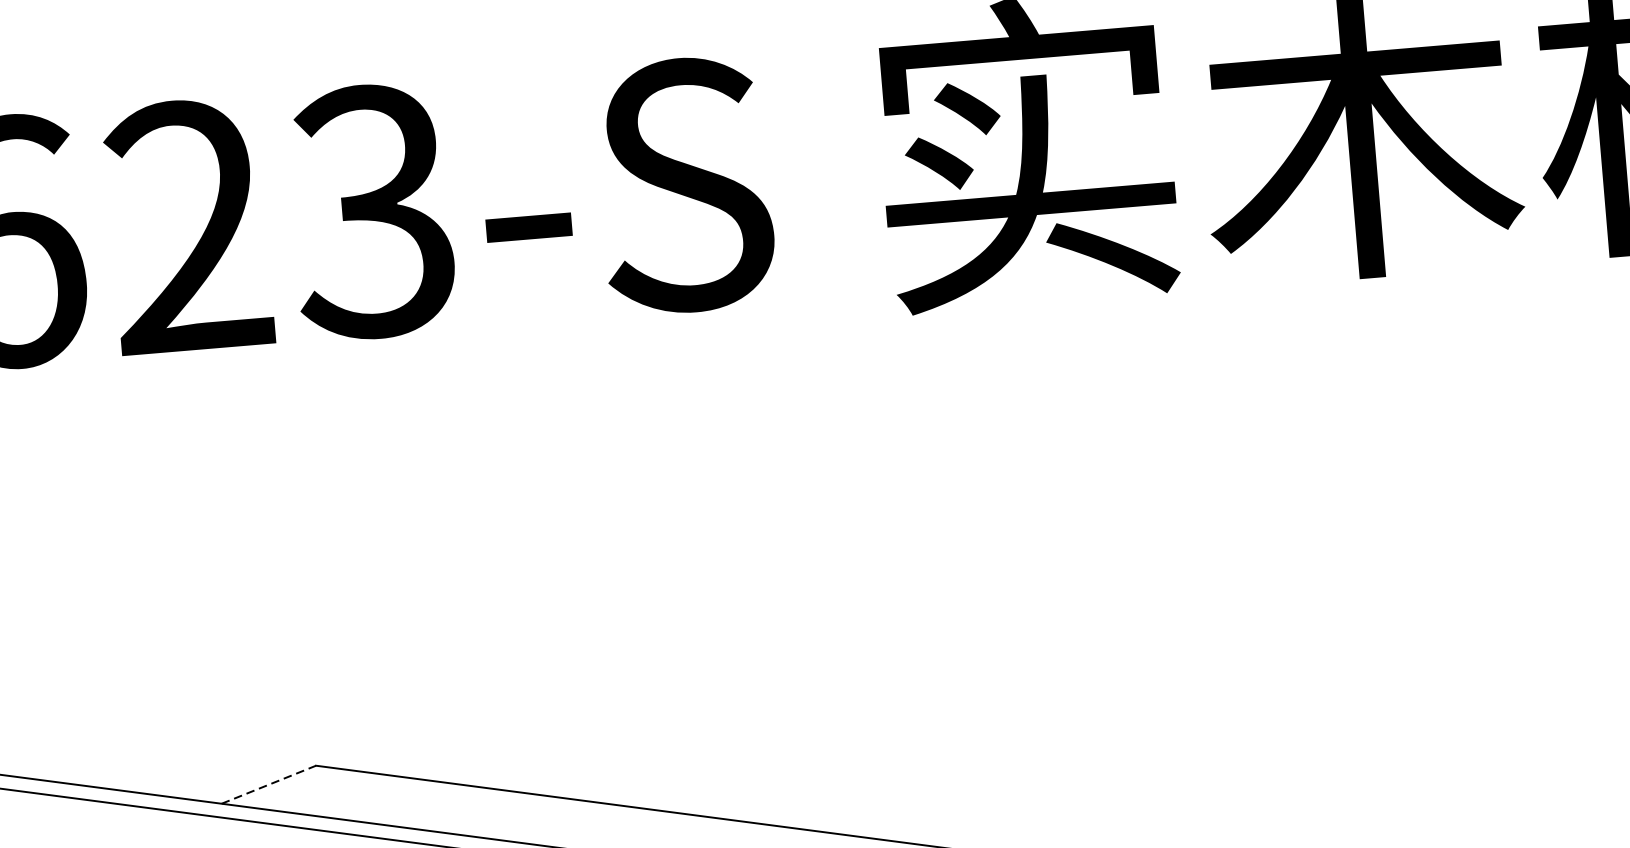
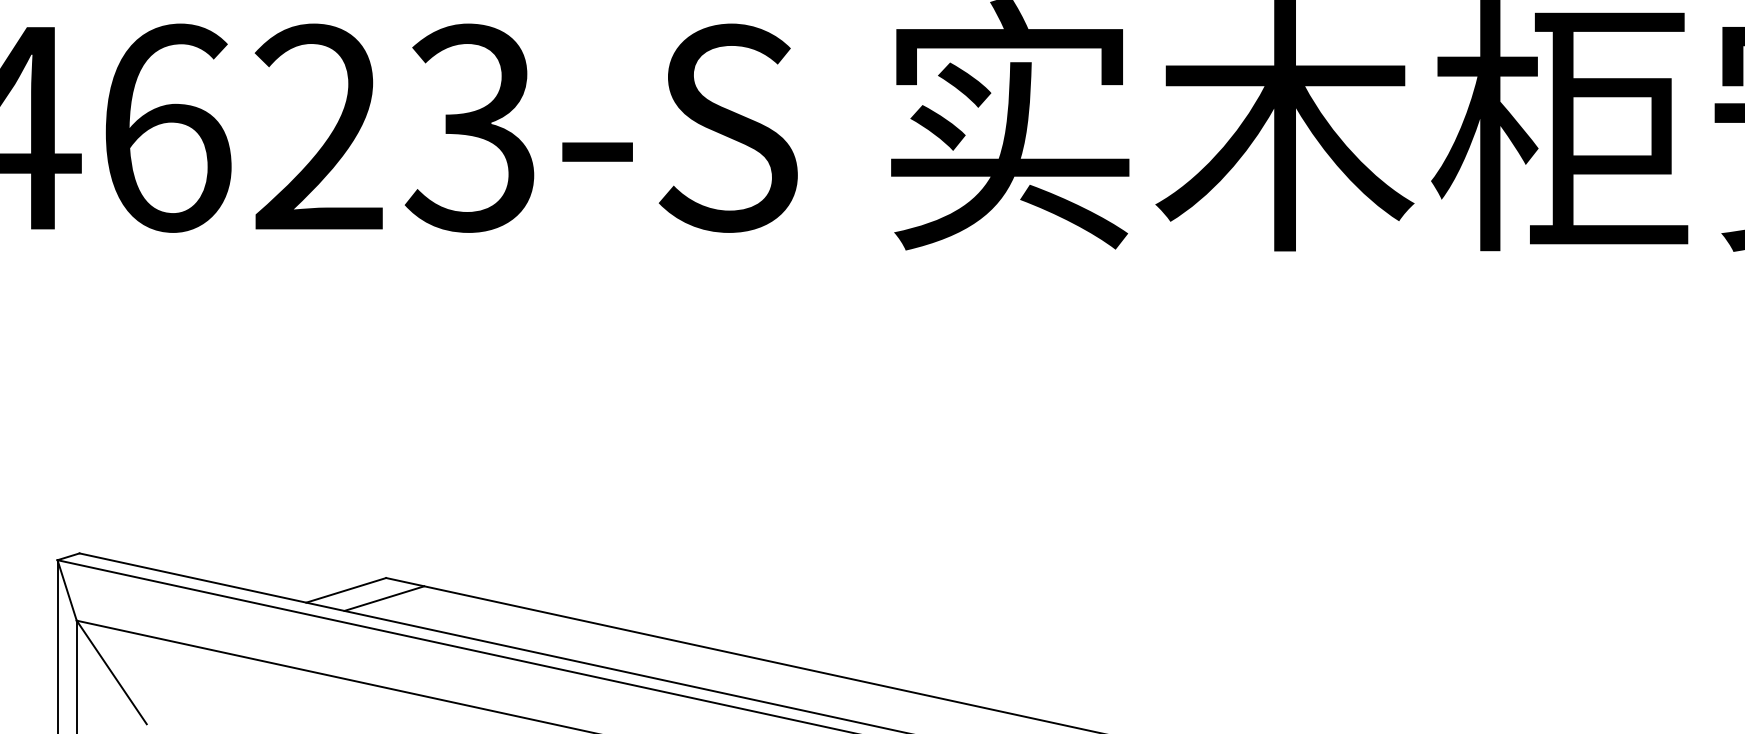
line: (269, 784) -> (346, 590), dashed -> solid
line: (316, 790) -> (384, 598), added

